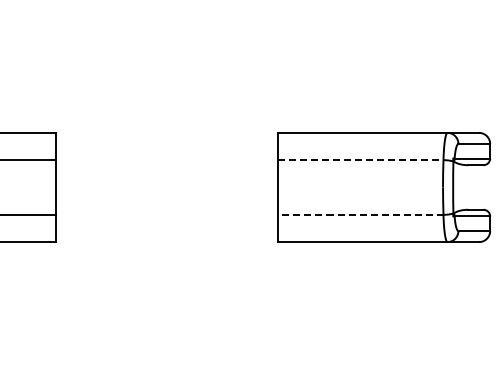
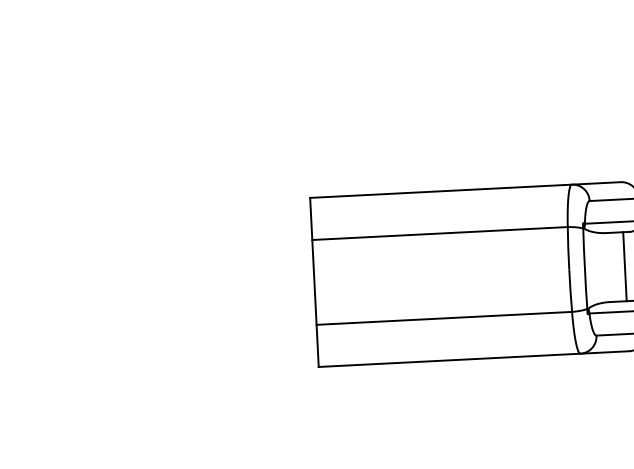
line: (360, 160) -> (439, 234), dashed -> solid
line: (479, 187) -> (625, 266), added
line: (360, 214) -> (443, 317), dashed -> solid

